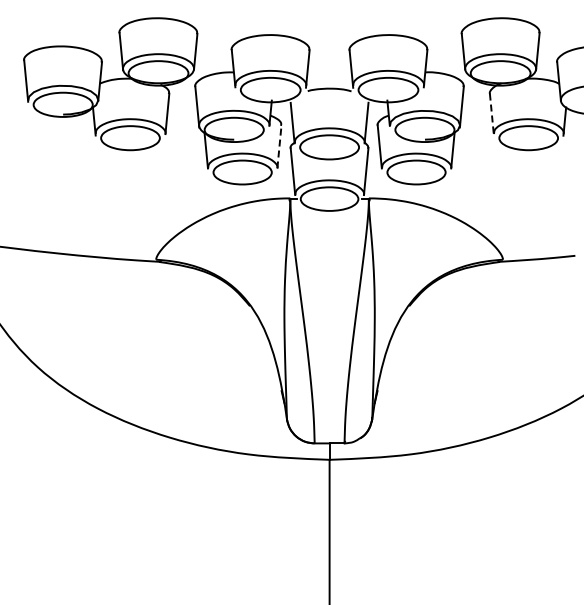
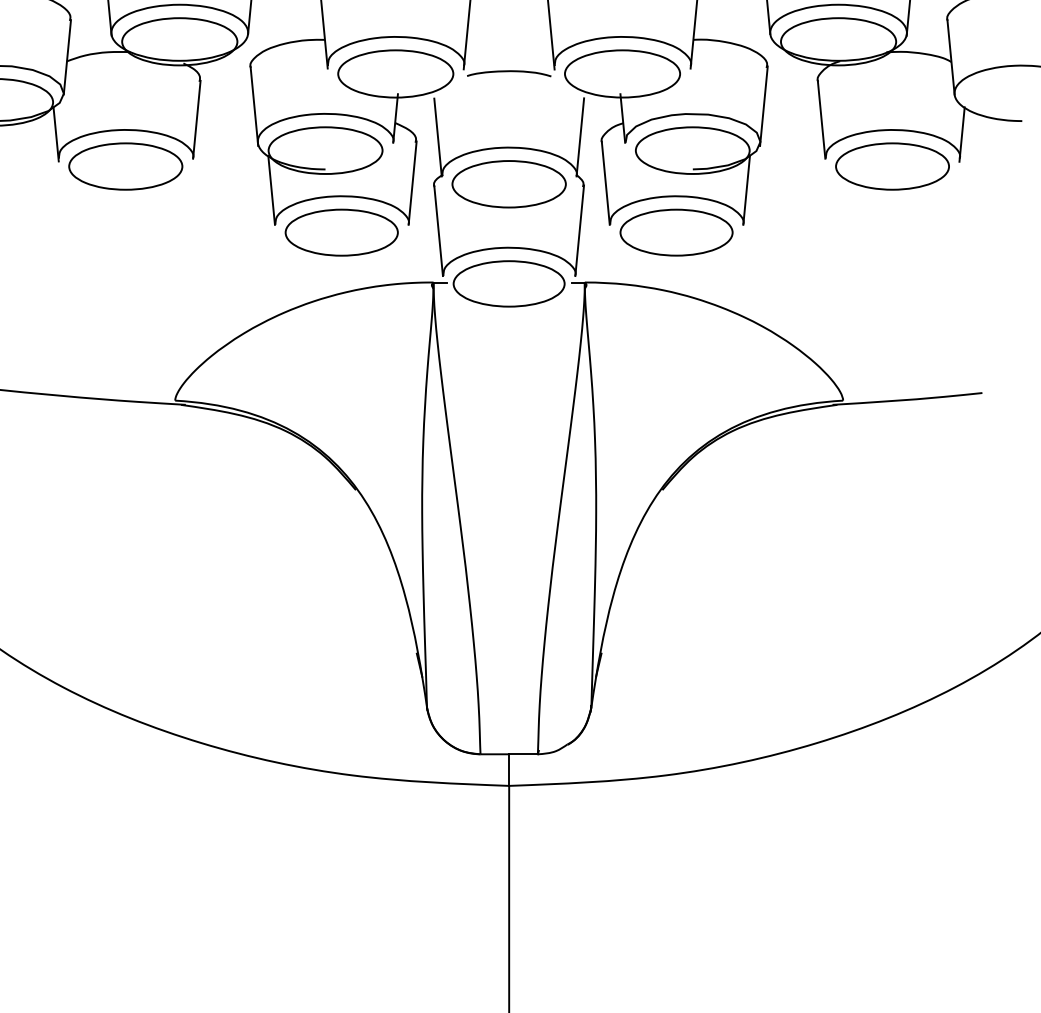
line: (491, 114) -> (820, 120), dashed -> solid
line: (279, 146) -> (412, 182), dashed -> solid

